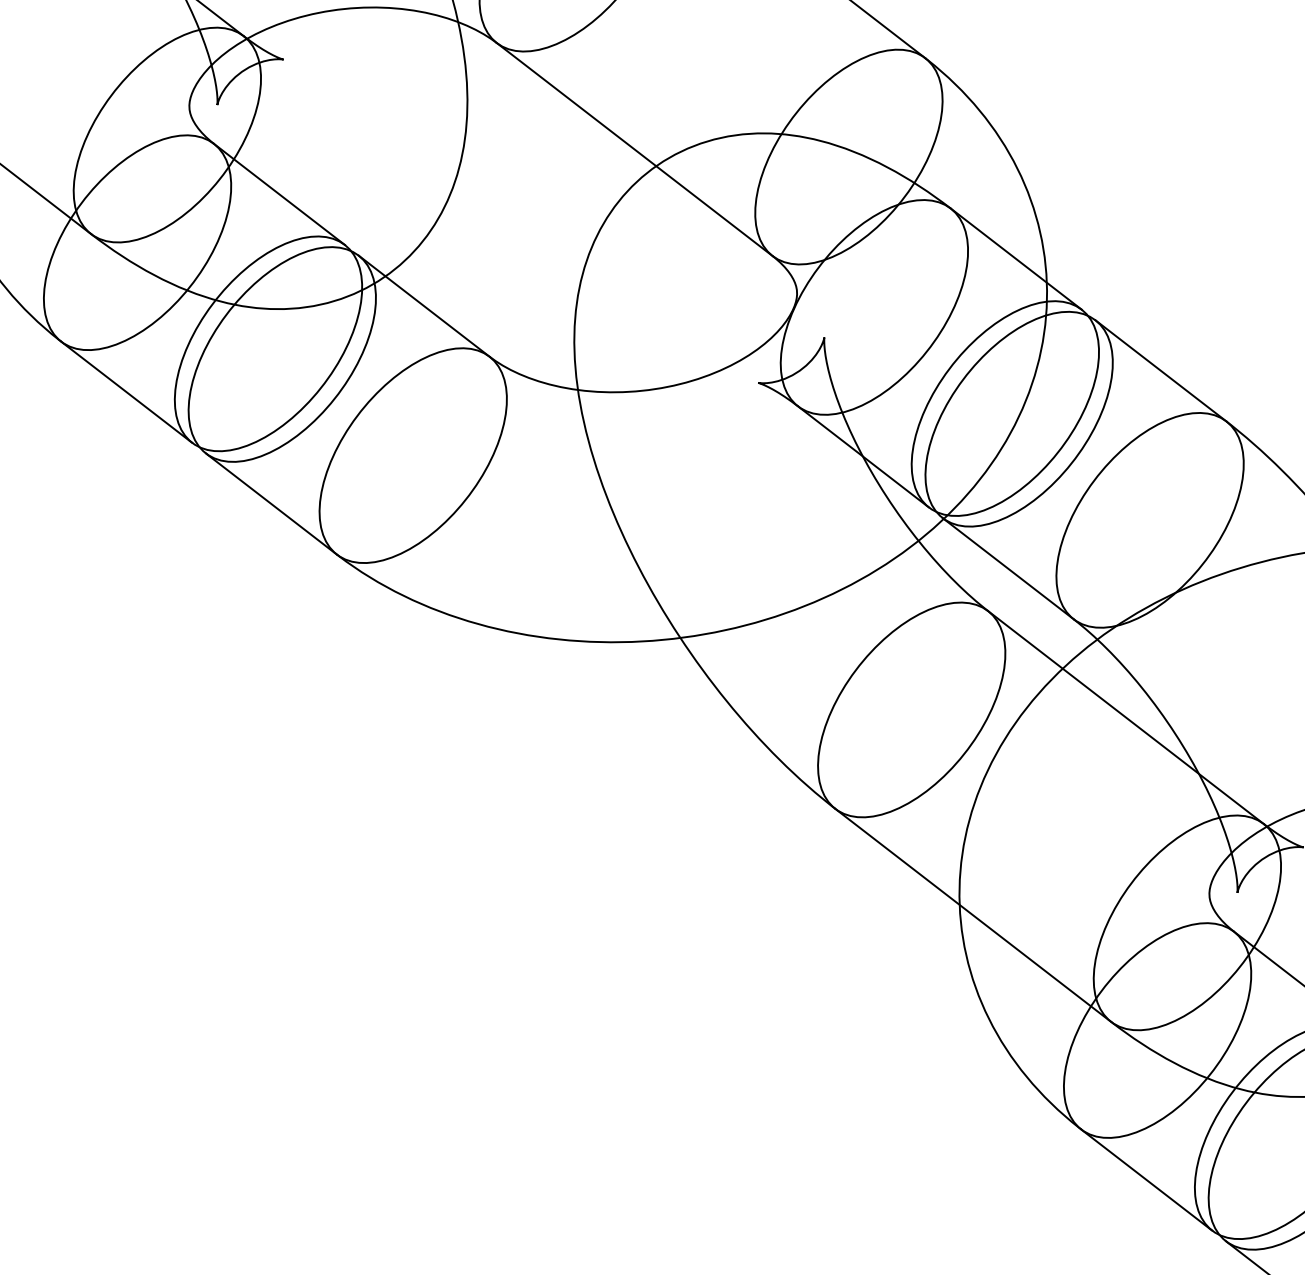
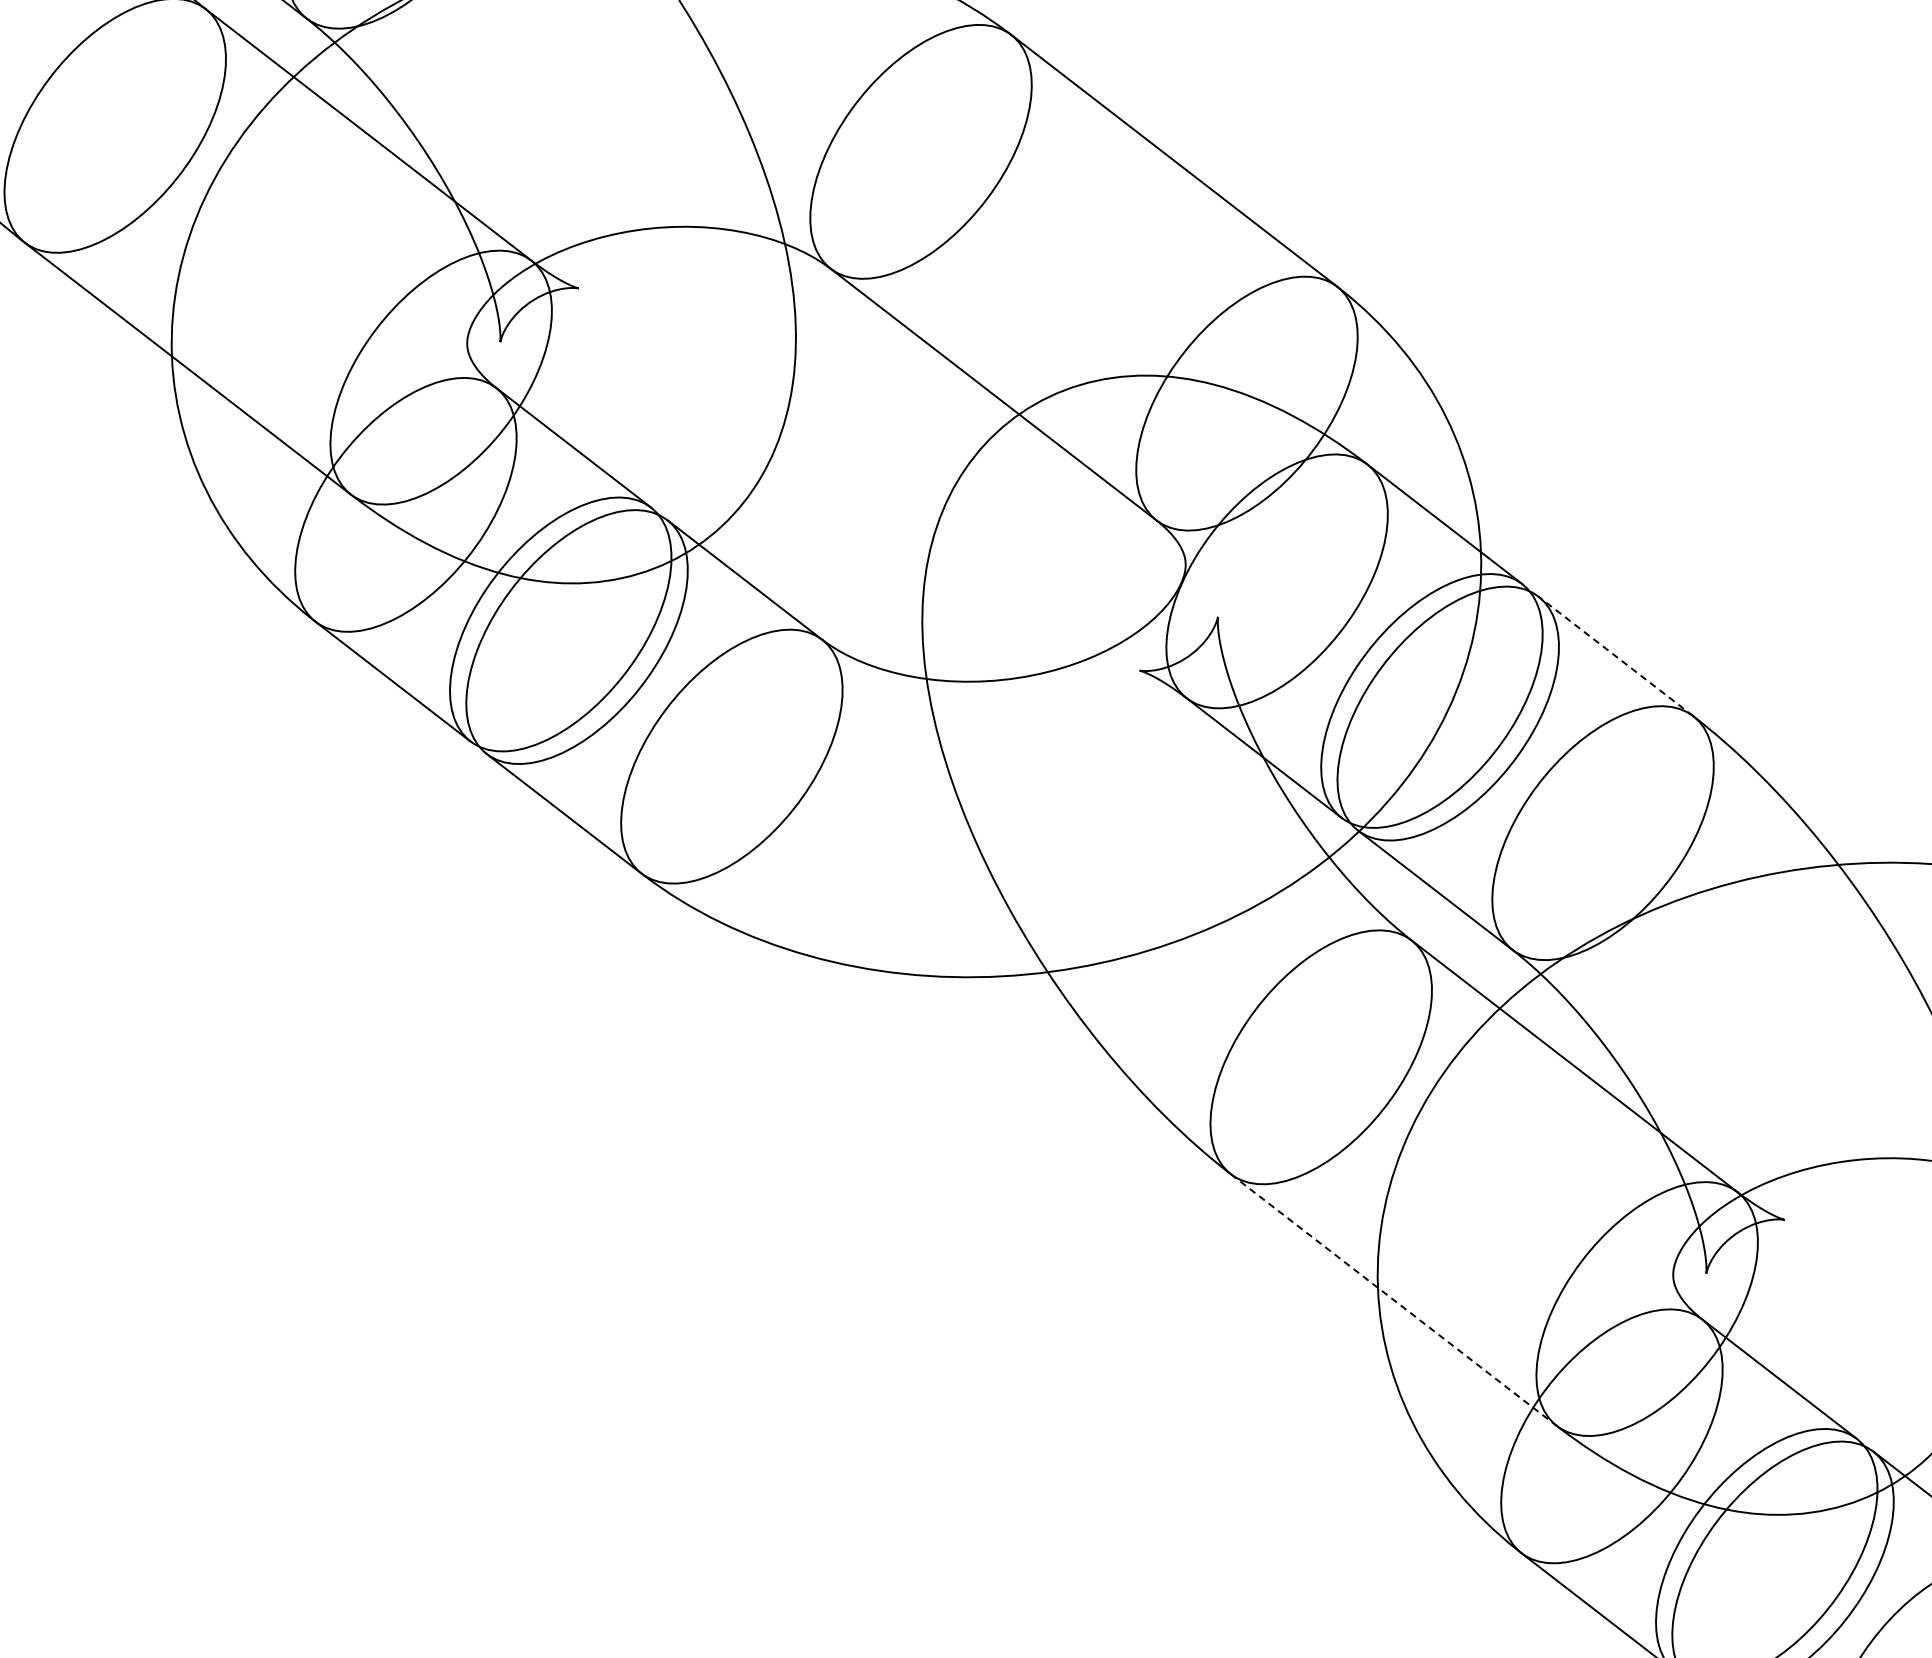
line: (1160, 370) -> (1615, 656), solid -> dashed
line: (972, 915) -> (1393, 1300), solid -> dashed

